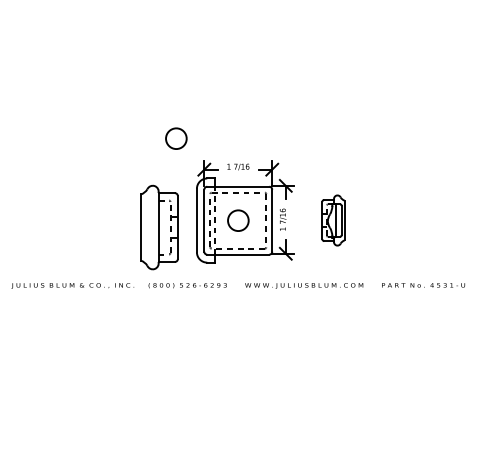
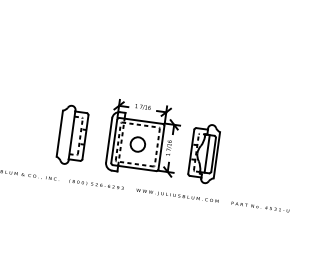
circle: (176, 138) -> (102, 81), removed
part: (333, 220) -> (204, 153), size x1.67
part: (159, 227) -> (72, 135), moved

